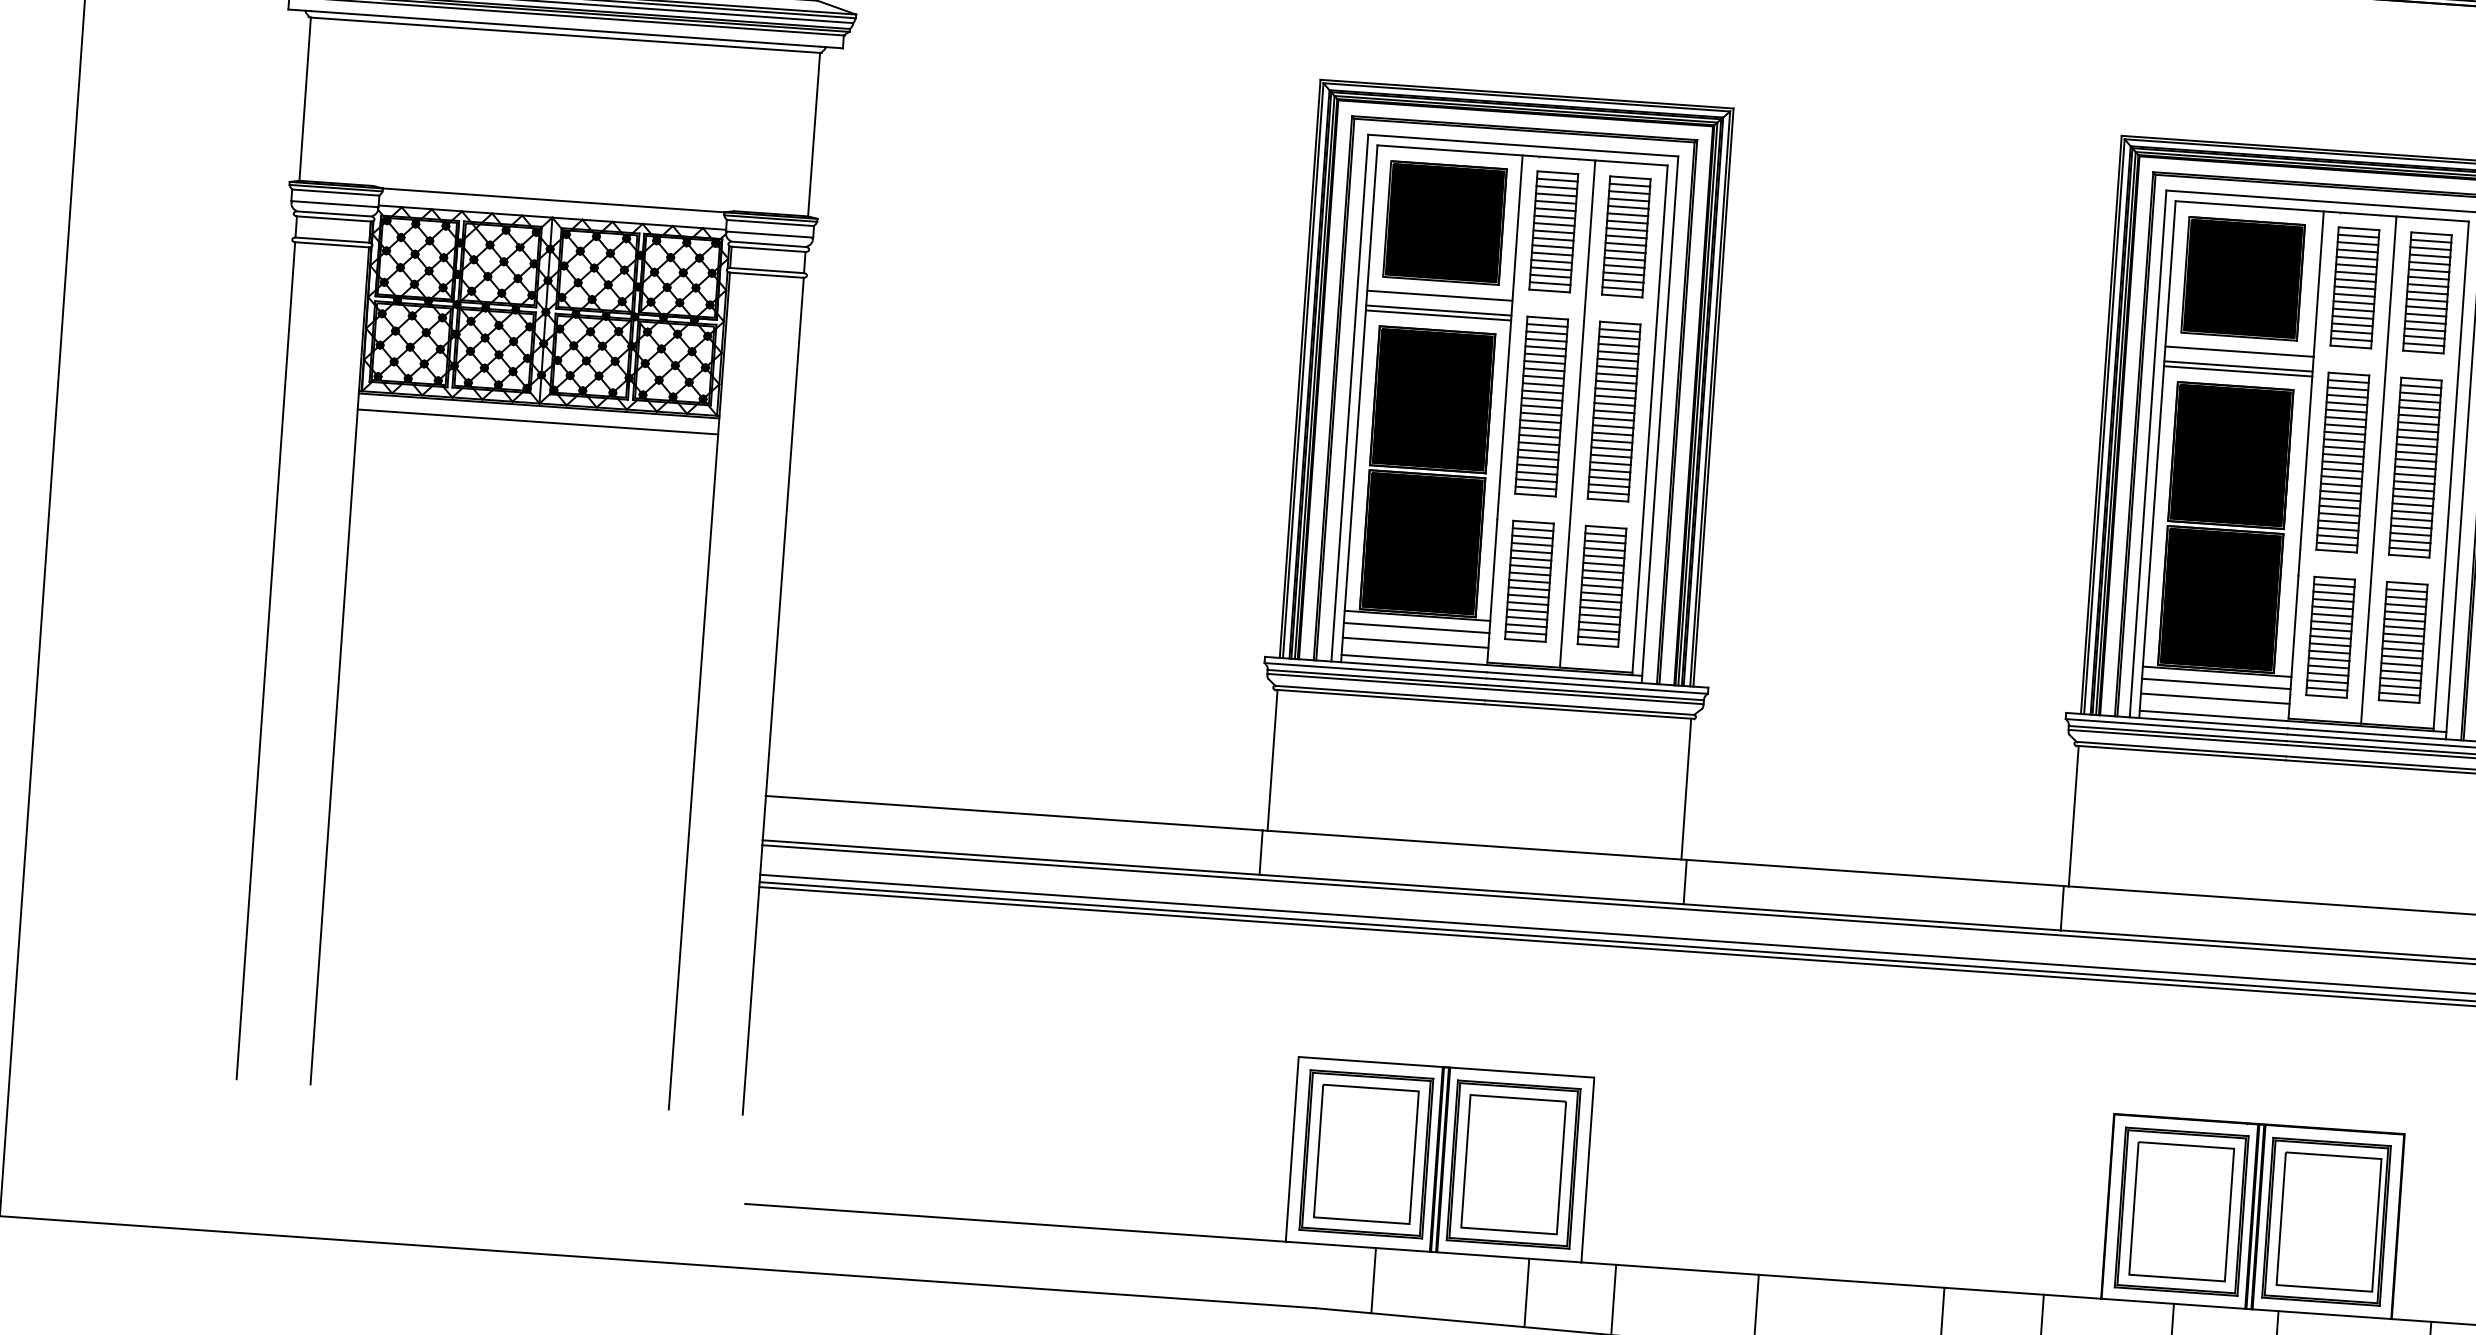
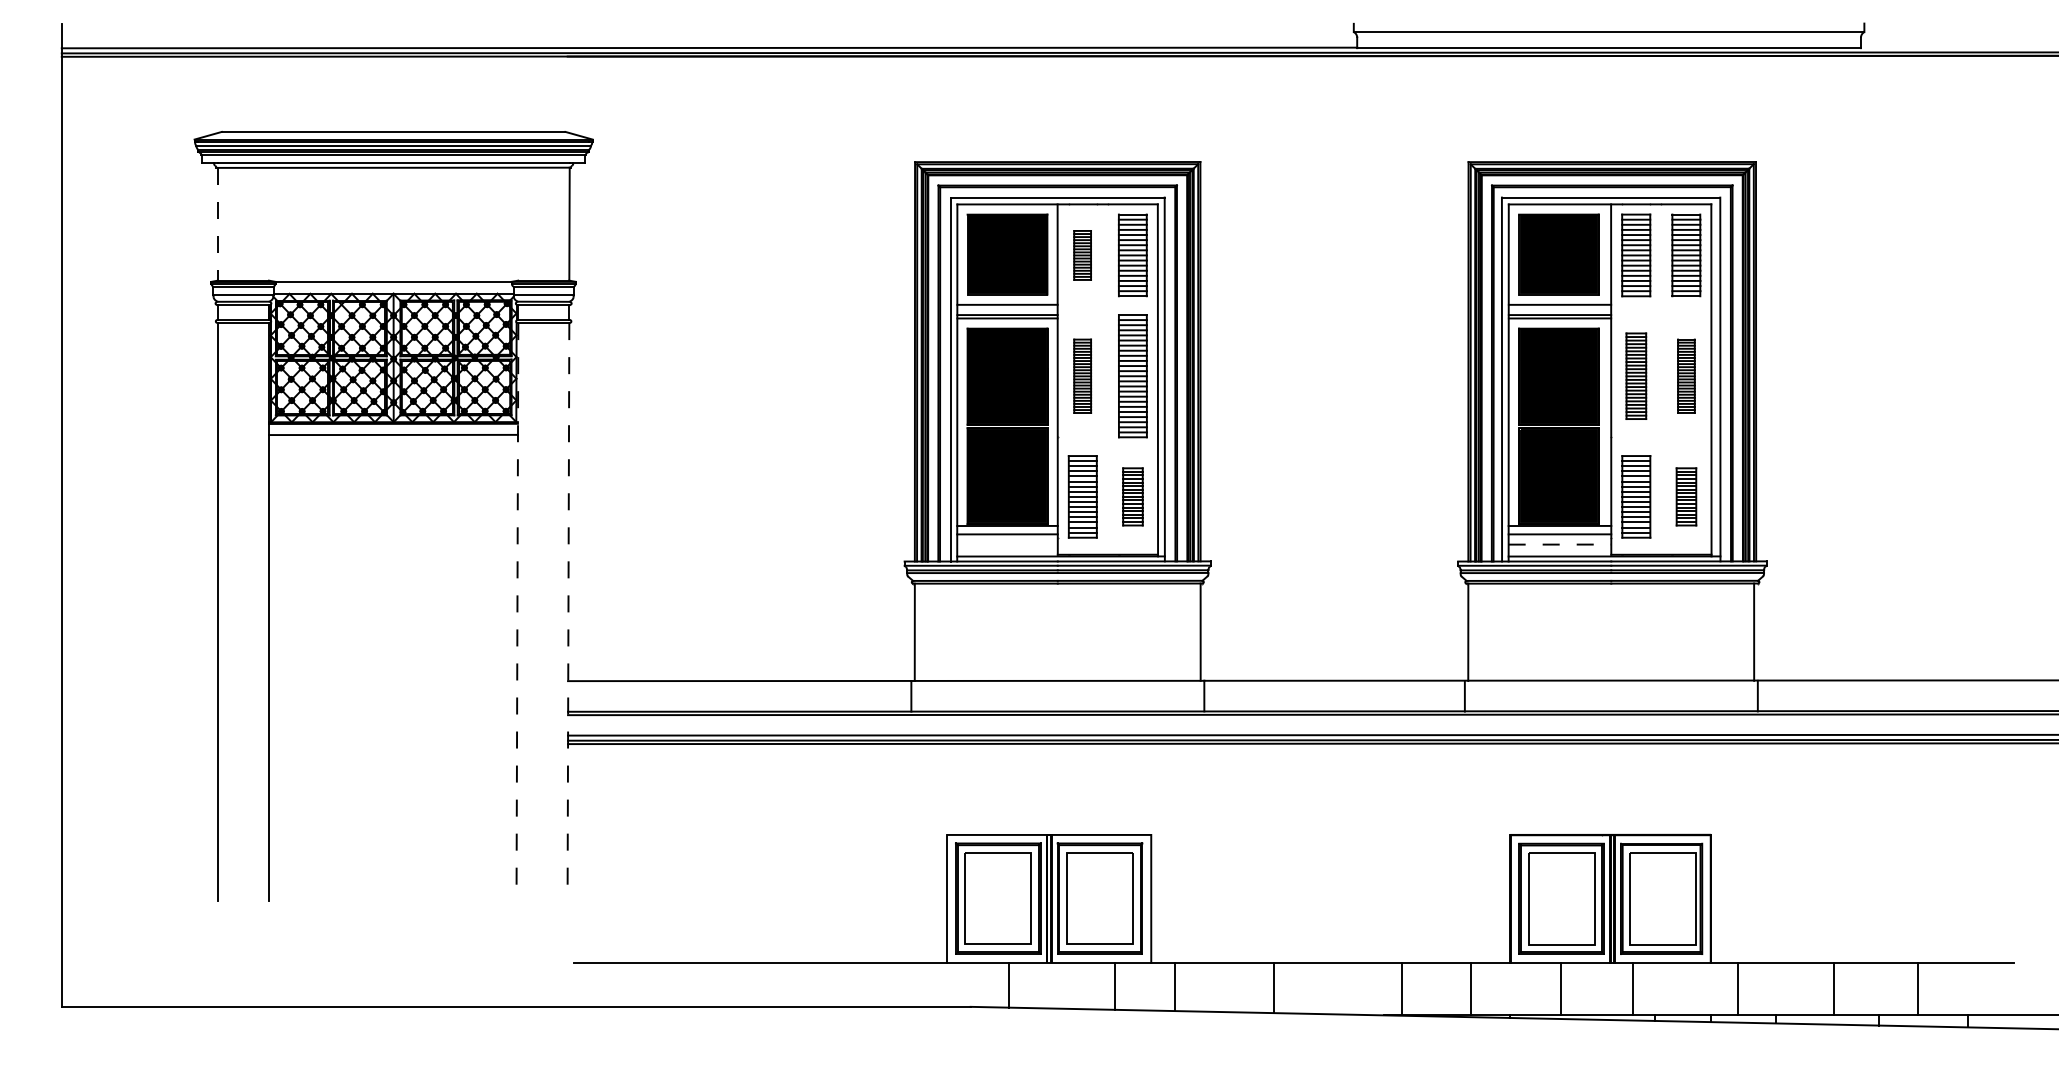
line: (304, 99) -> (217, 224), solid -> dashed
part: (1553, 231) -> (1082, 255), size x0.6
part: (1541, 407) -> (1082, 376), size x0.6
line: (1577, 413) -> (1107, 379), removed
part: (2343, 463) -> (1636, 376), size x0.7
part: (2415, 468) -> (1686, 376), size x0.6
line: (2378, 470) -> (1661, 379), removed
part: (1601, 585) -> (1132, 496), size x0.7
part: (2403, 641) -> (1686, 496), size x0.7
line: (1415, 642) -> (1007, 544), removed
line: (699, 691) -> (517, 612), solid -> dashed
line: (773, 696) -> (568, 612), solid -> dashed
line: (2216, 698) -> (1560, 544), solid -> dashed

